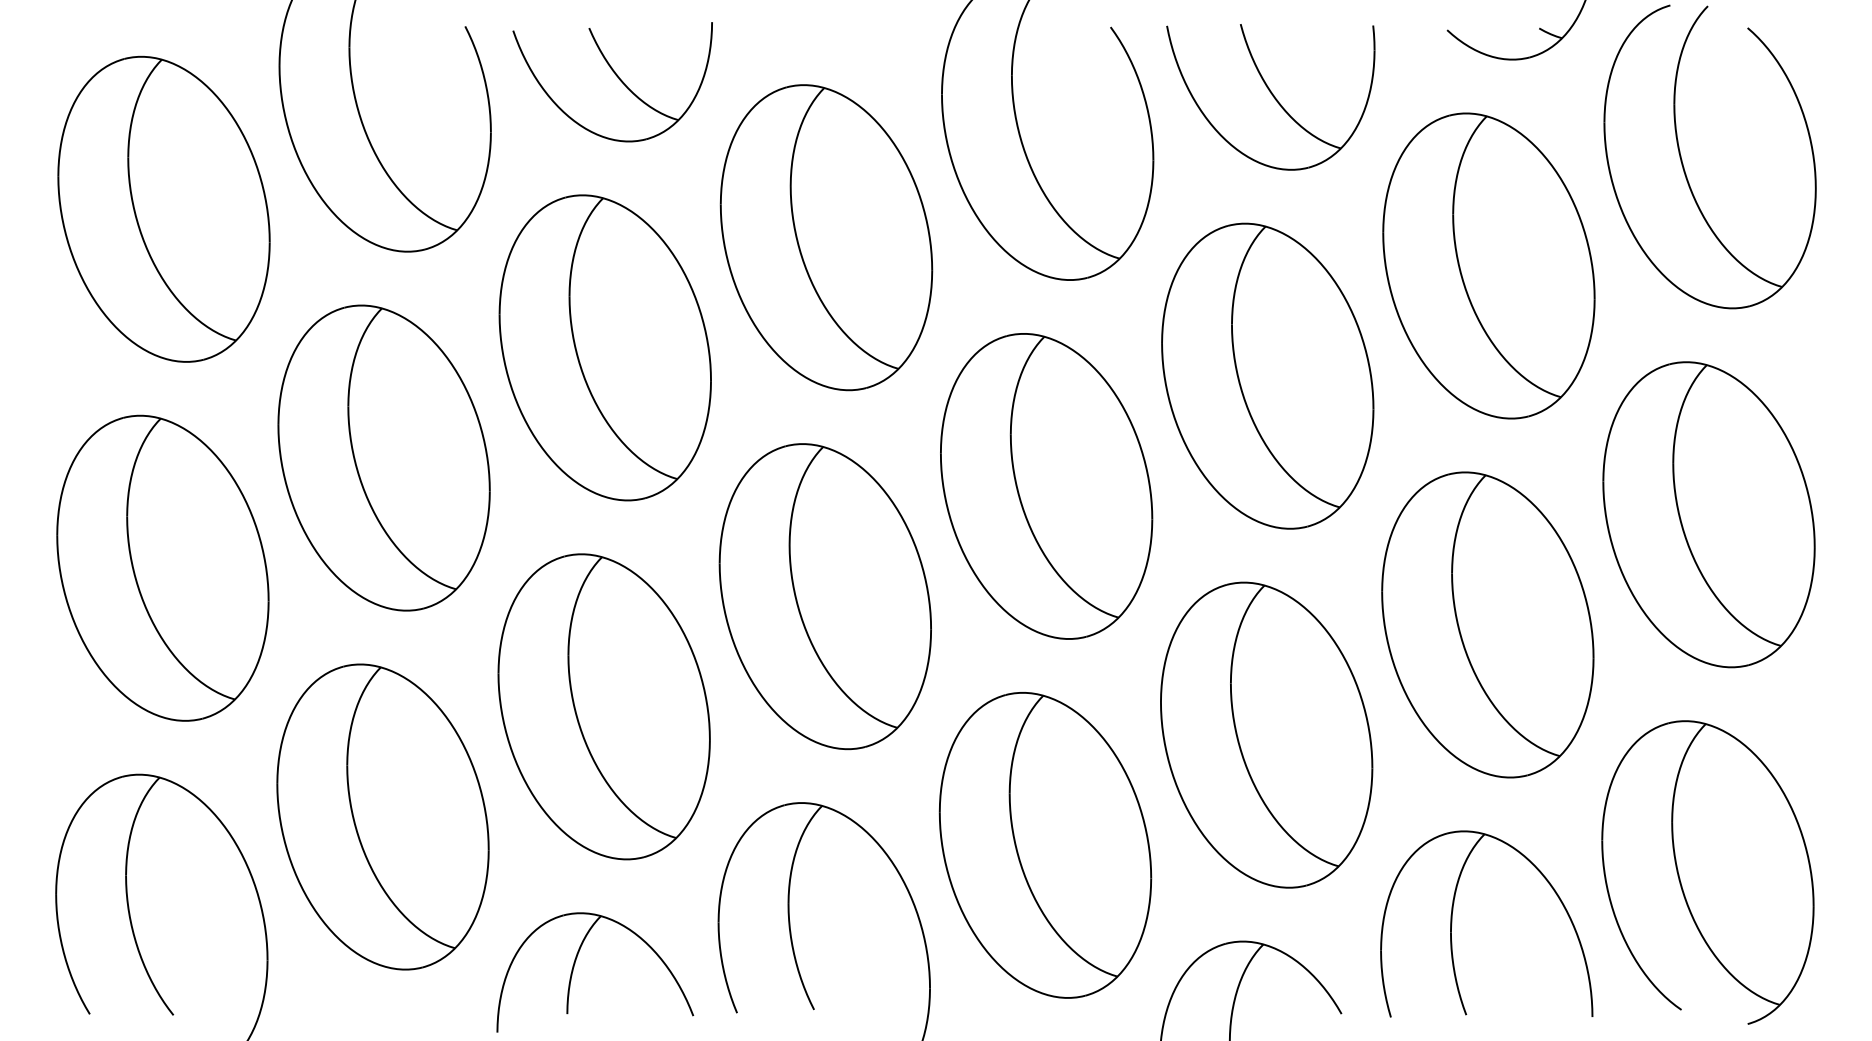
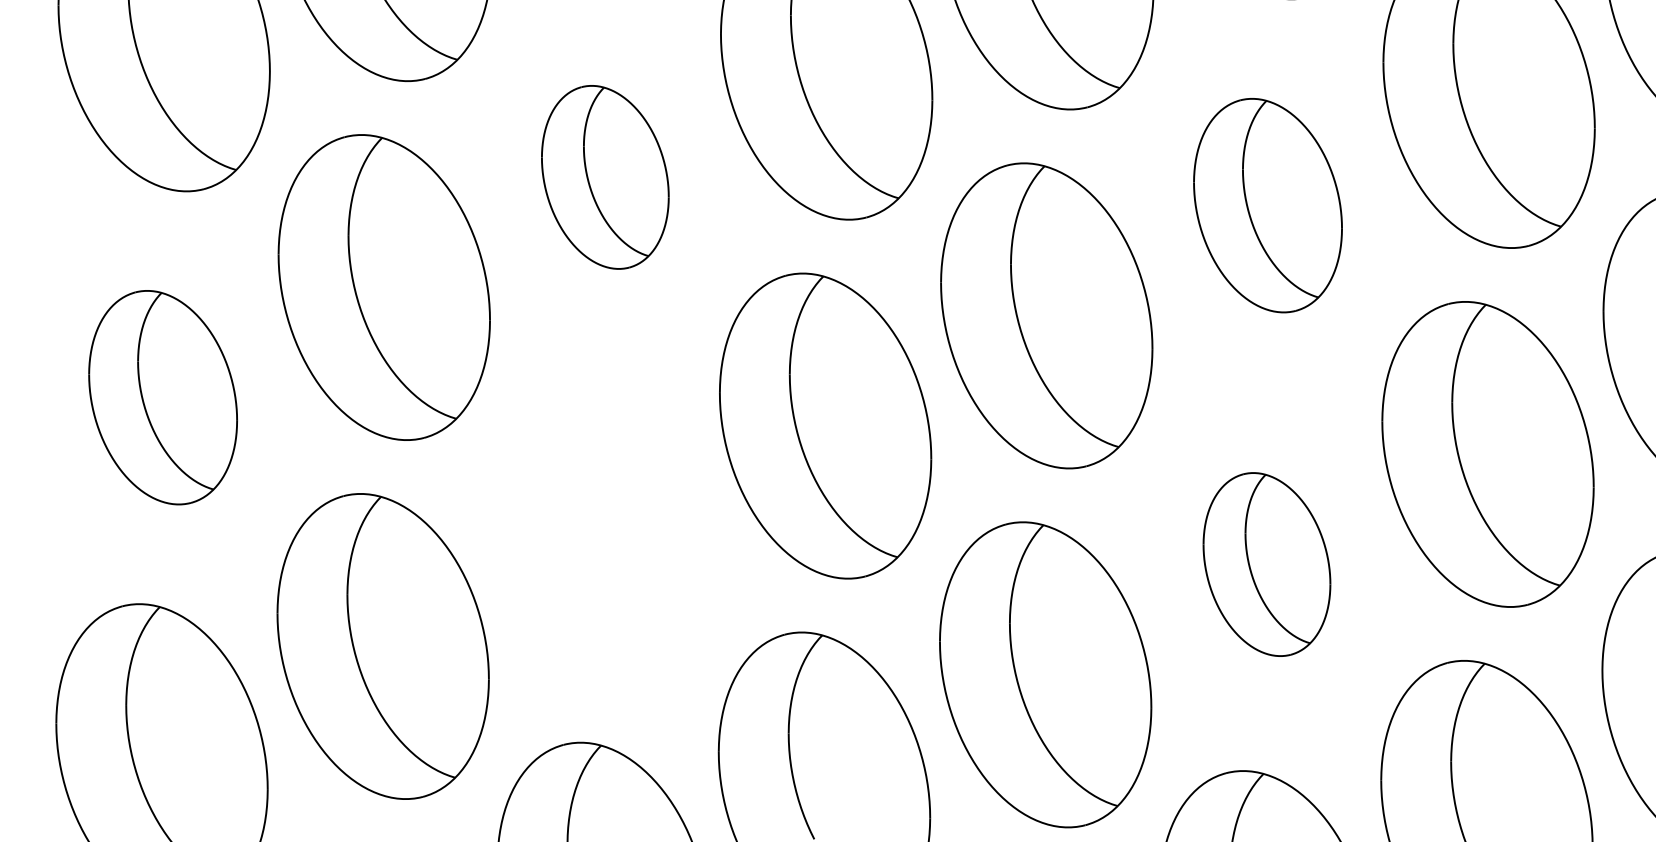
part: (604, 347) -> (604, 176), size x0.6
part: (1267, 375) -> (1267, 204), size x0.7
part: (162, 567) -> (162, 396), size x0.7
part: (603, 706) -> (603, 535), removed
part: (1266, 734) -> (1266, 563), size x0.6

